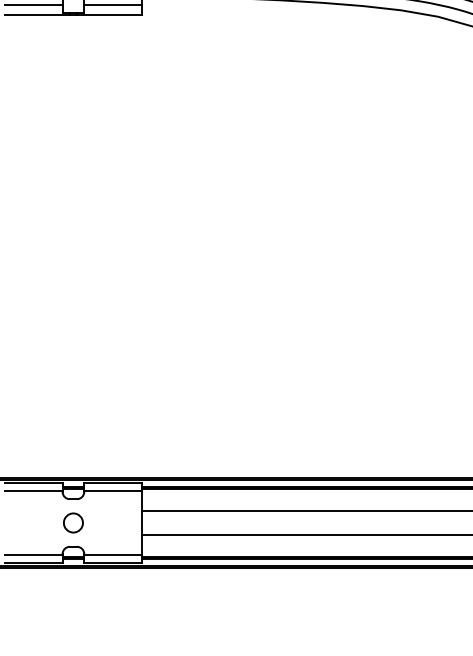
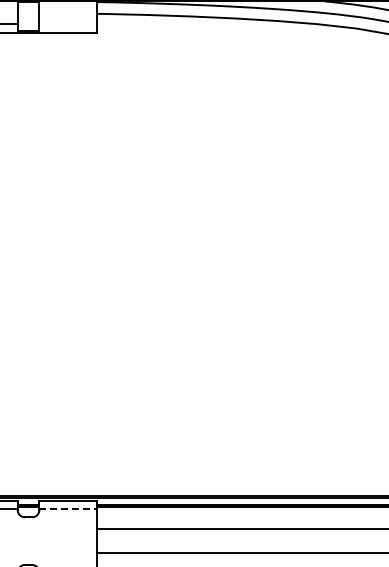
line: (112, 5) -> (67, 23), removed
line: (113, 490) -> (68, 508), solid -> dashed
circle: (73, 522) -> (28, 540), removed

